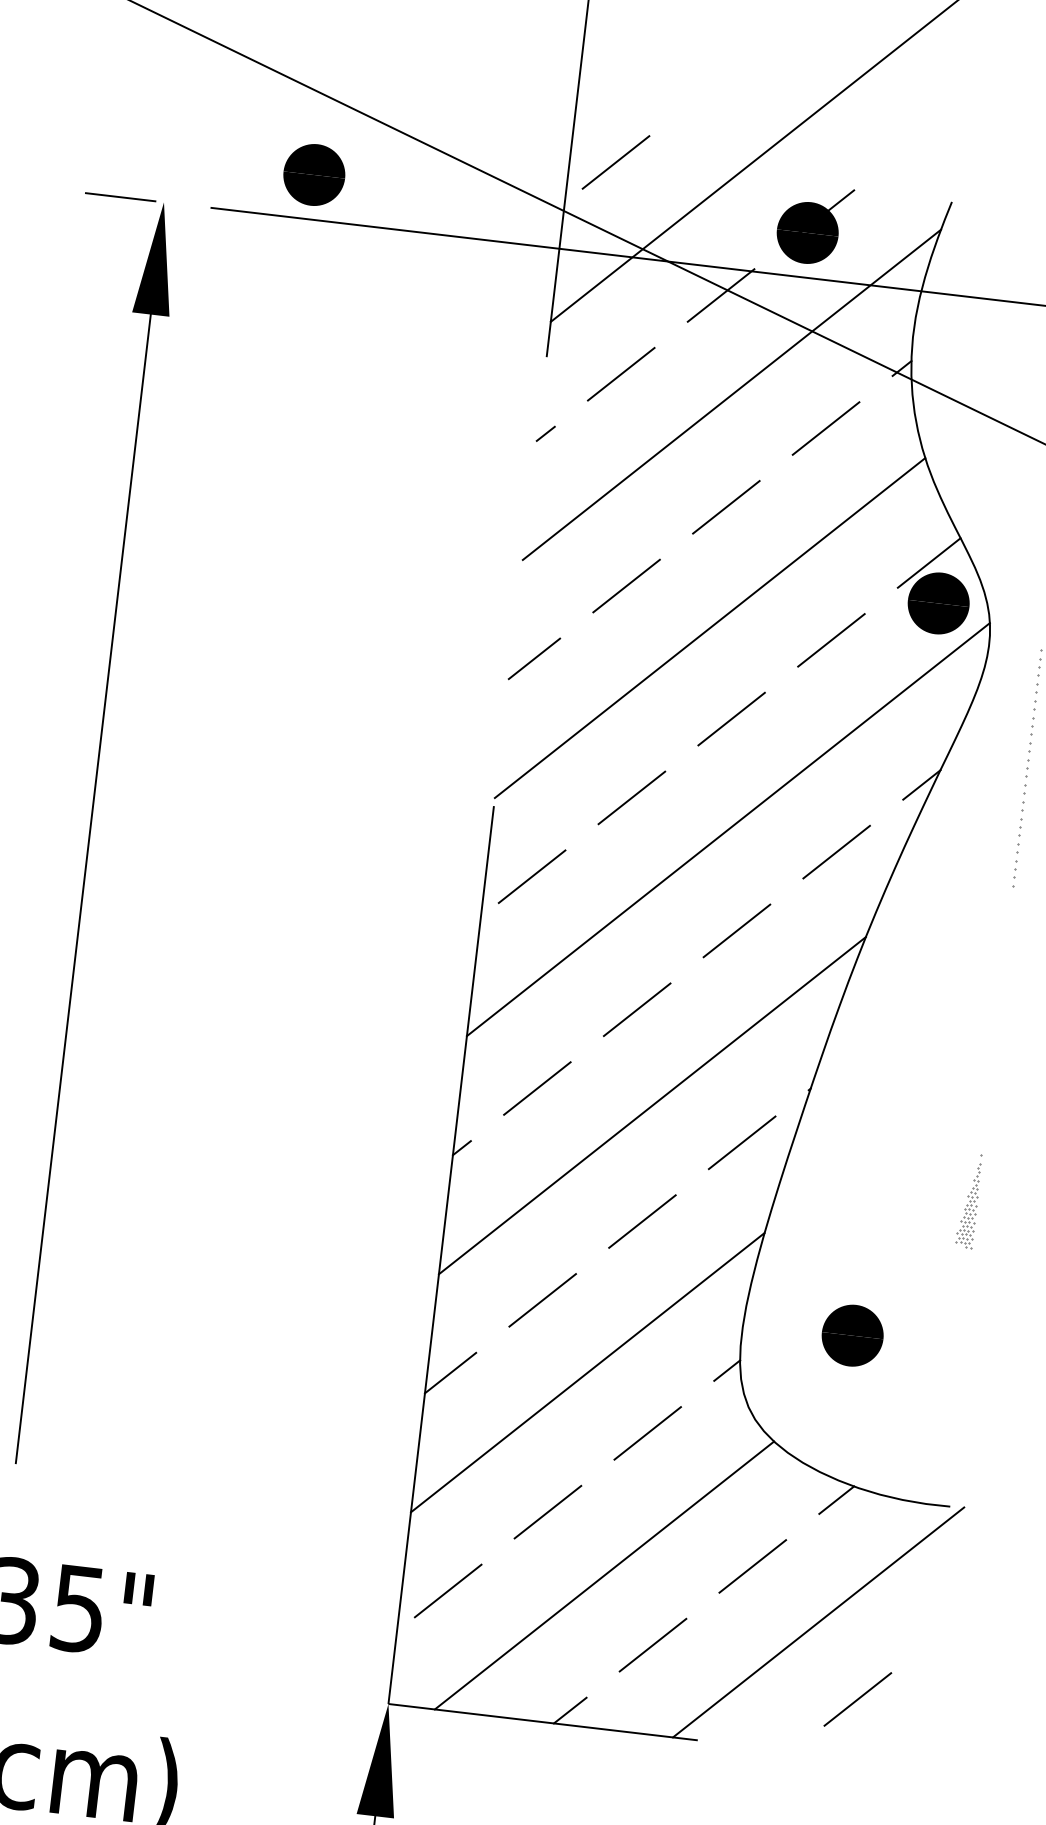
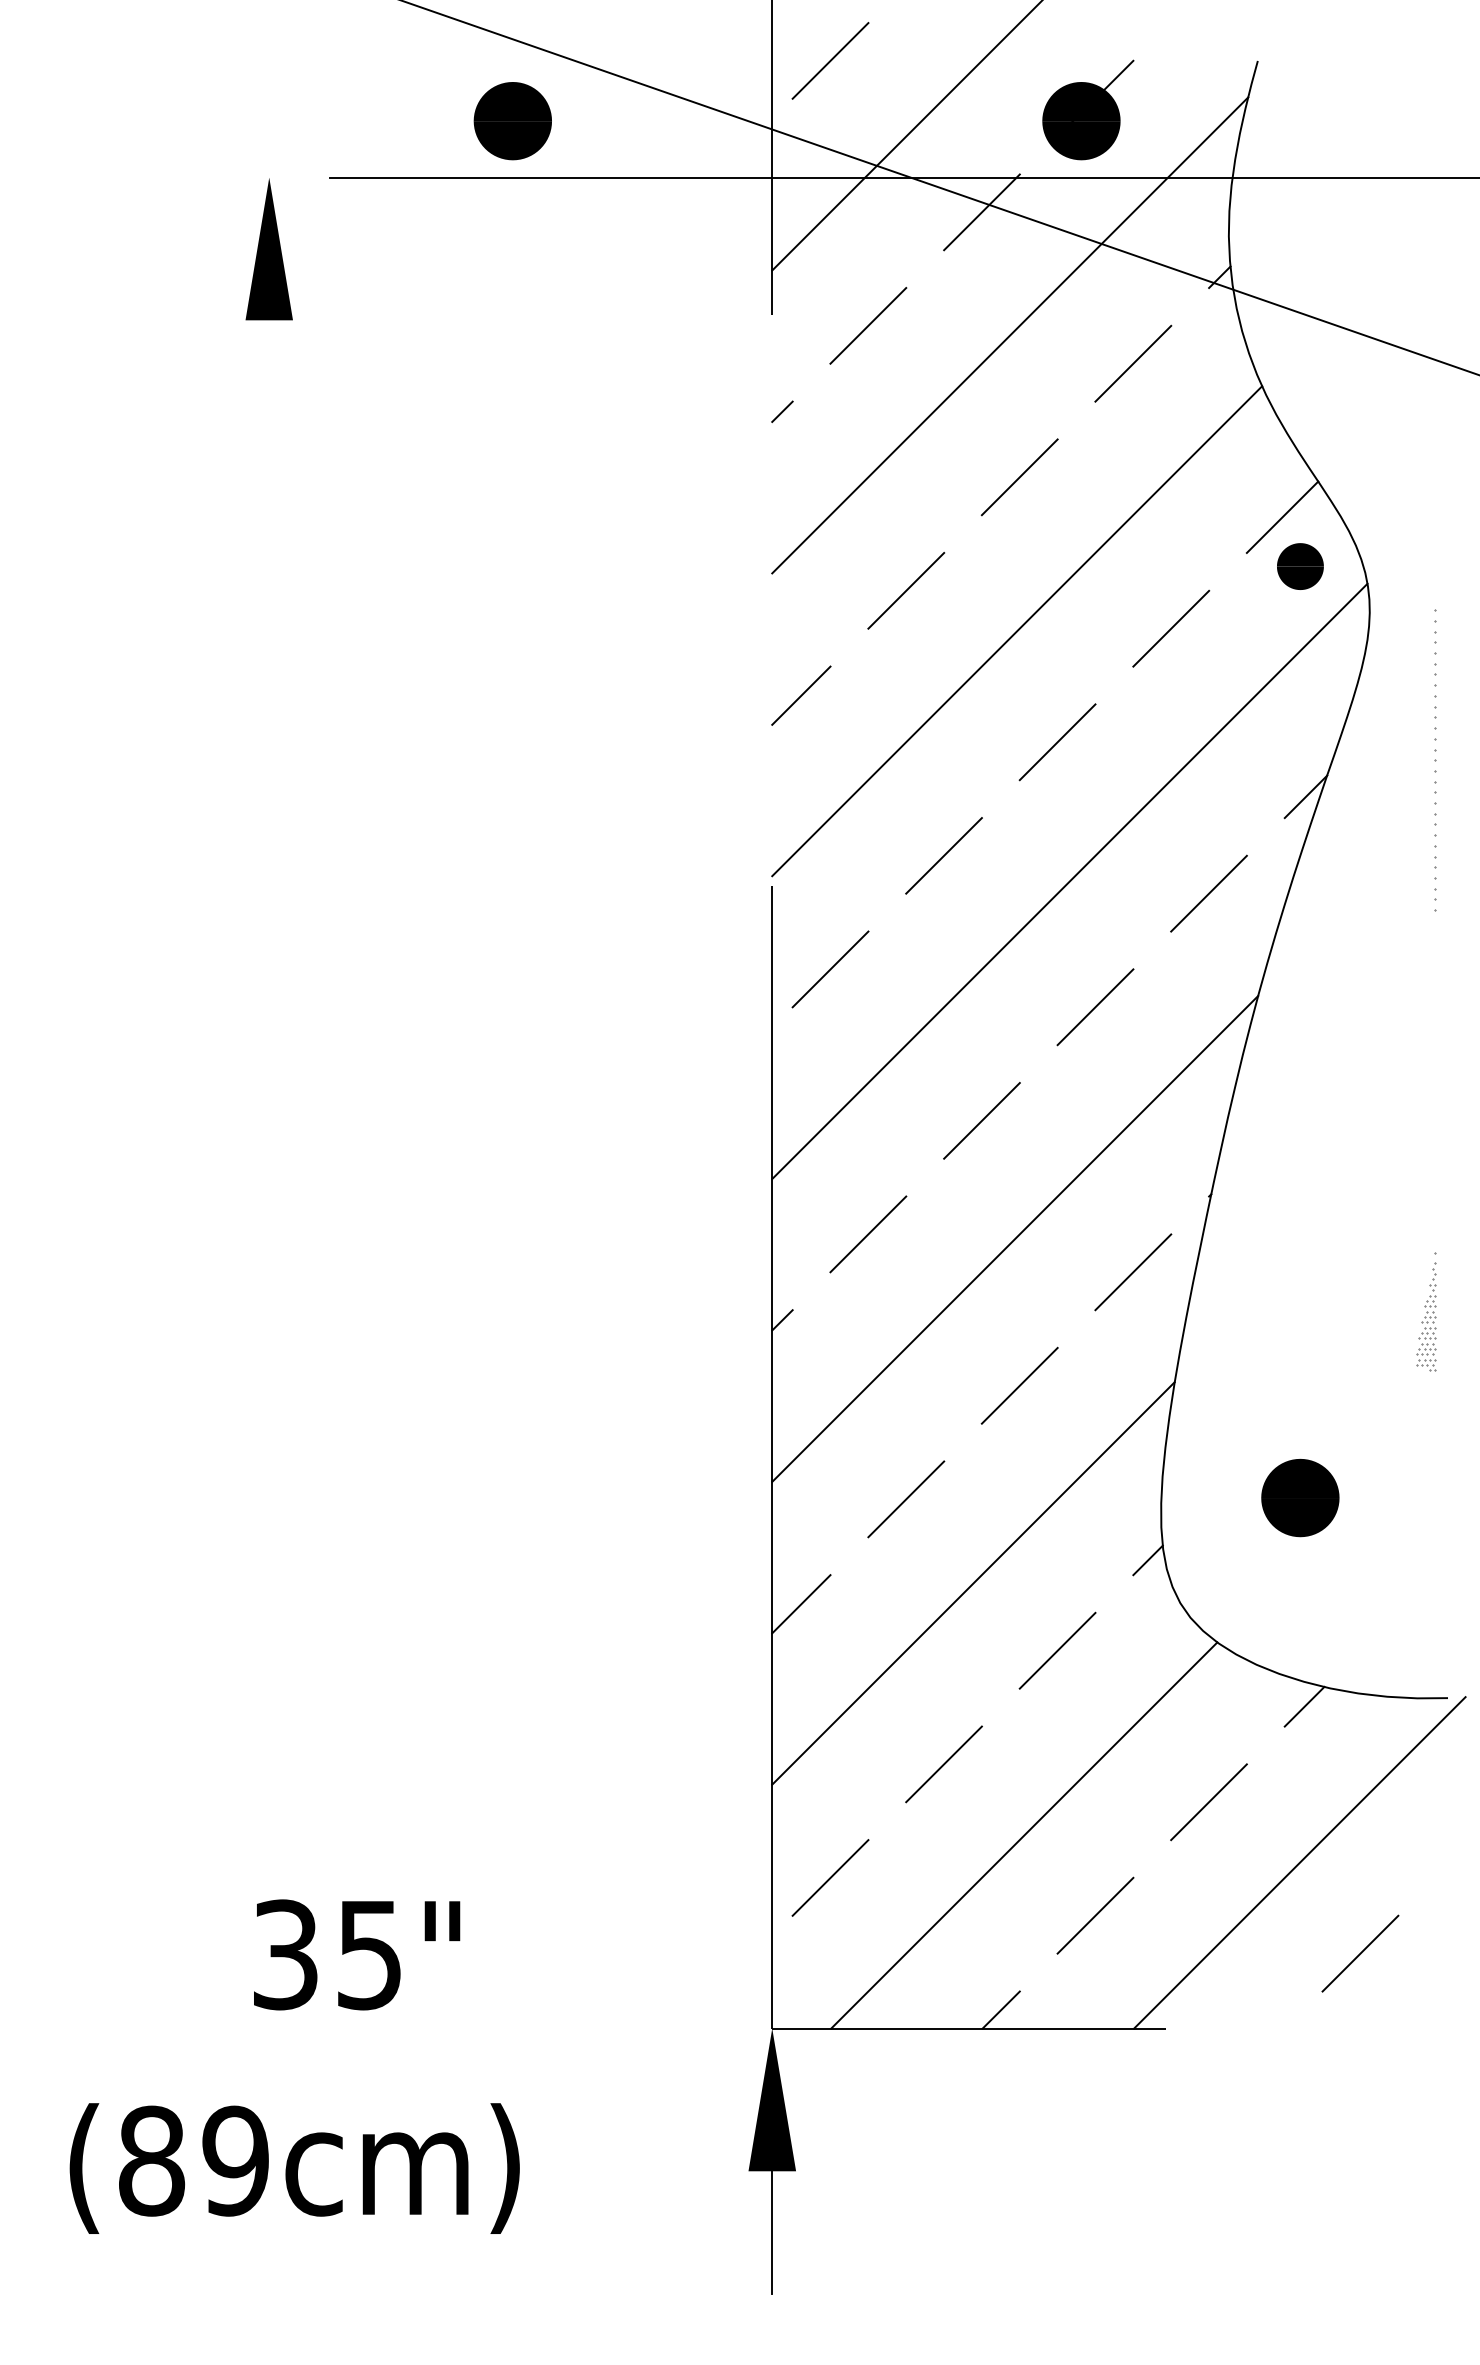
part: (314, 175) -> (512, 121), moved
line: (120, 197) -> (214, 177), removed
part: (938, 603) -> (1300, 566), size x0.6
line: (83, 888) -> (269, 1050), removed

